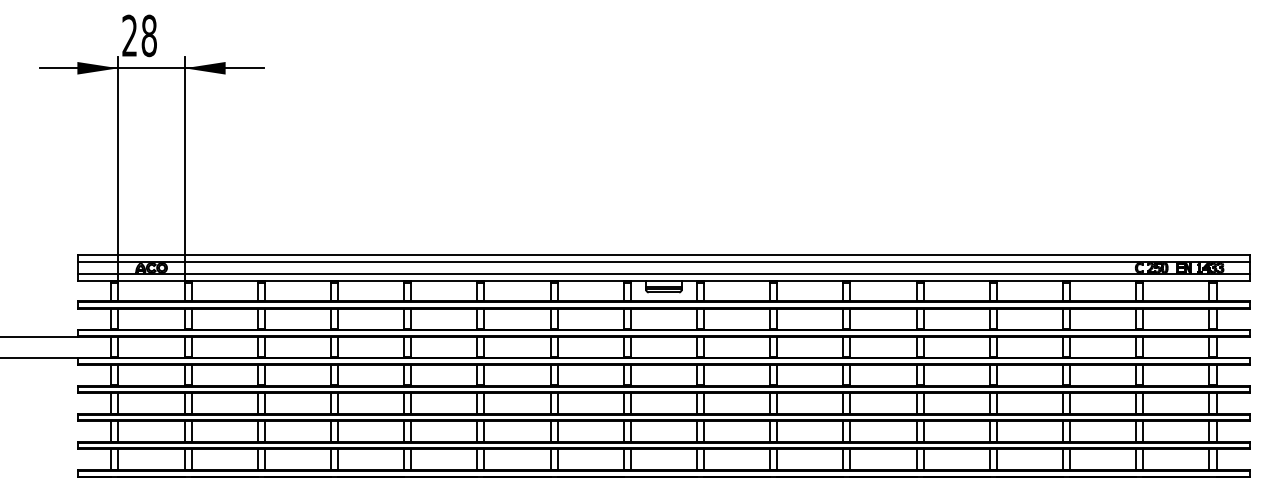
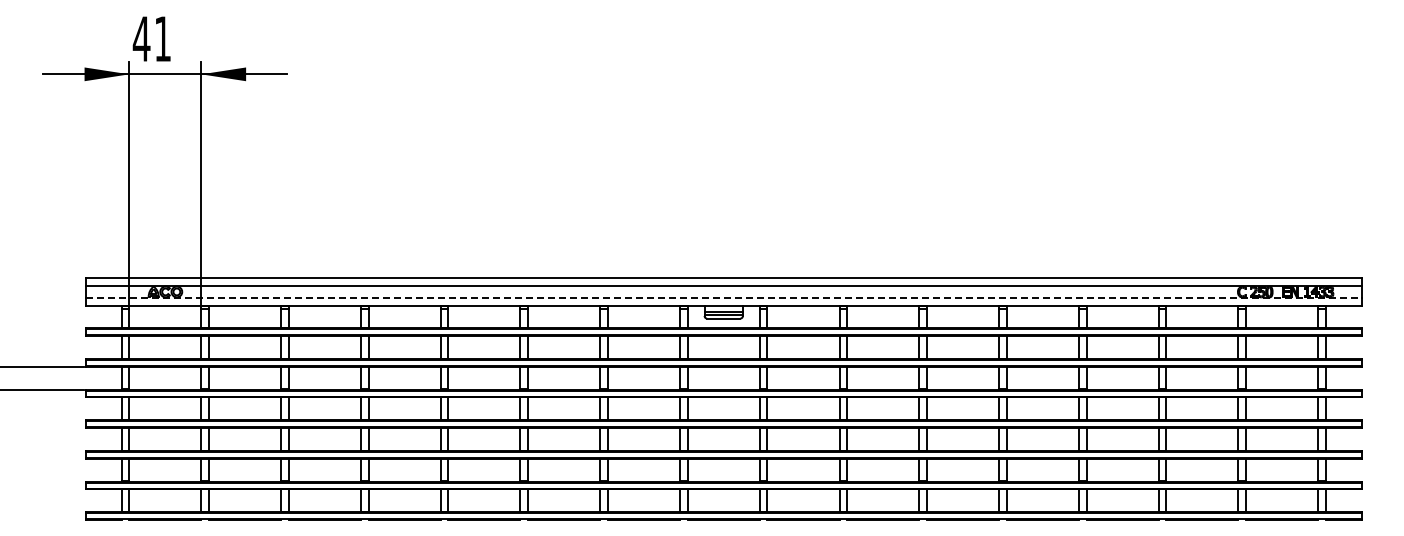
text: (138, 36) -> (151, 39), 28 -> 41
line: (664, 273) -> (724, 298), solid -> dashed

